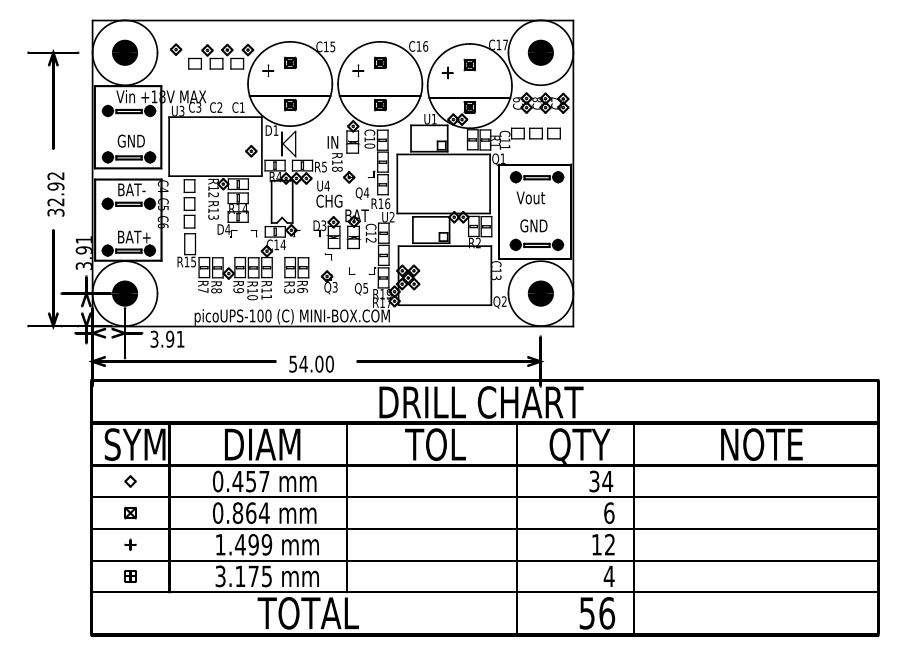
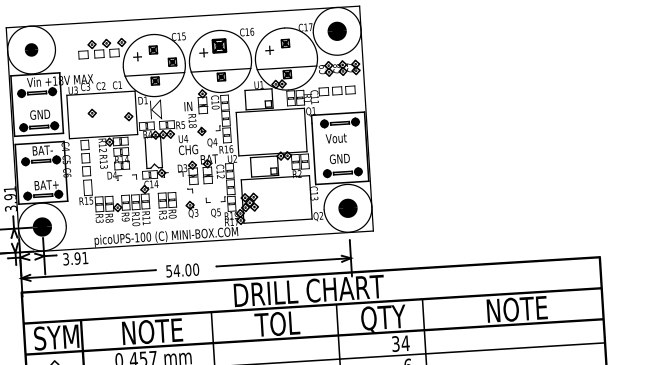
part: (175, 49) -> (91, 113), moved
part: (124, 52) -> (31, 49), size x0.7
part: (380, 62) -> (219, 45), size x1.6
part: (315, 80) -> (172, 61), added
text: (202, 290) -> (99, 221), R7 -> R3
text: (302, 290) -> (172, 216), R6 -> R0
text: (267, 444) -> (153, 331), DIAM -> NOTE

